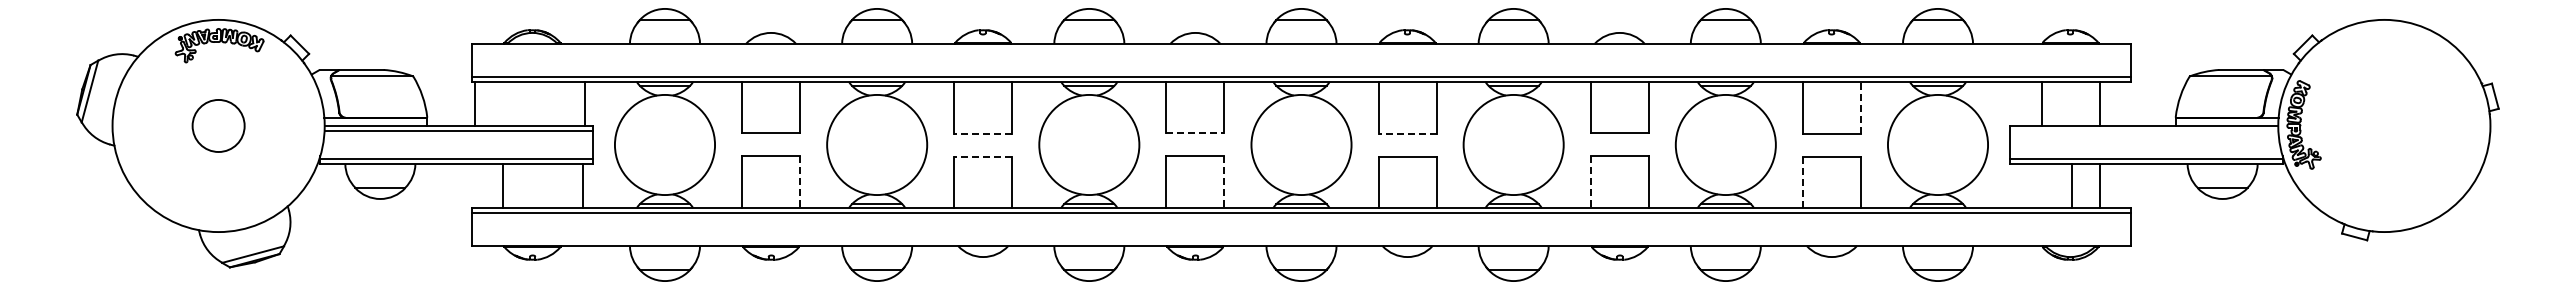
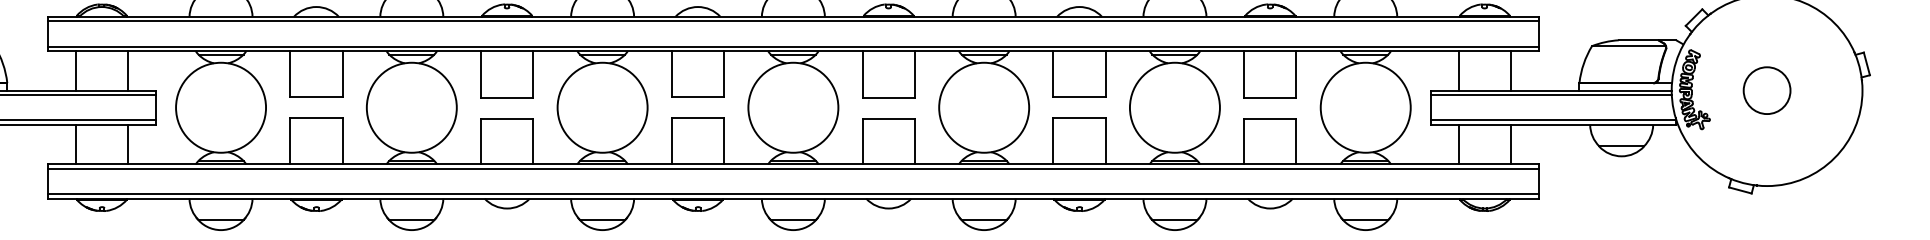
line: (1301, 48) -> (793, 21), added
line: (475, 103) -> (75, 70), moved
line: (584, 103) -> (127, 70), moved
line: (1860, 107) -> (1296, 74), dashed -> solid
circle: (2384, 125) -> (1767, 90), added
line: (2144, 130) -> (1551, 94), added
line: (982, 133) -> (506, 97), dashed -> solid
line: (1195, 133) -> (698, 97), dashed -> solid
line: (1407, 133) -> (888, 97), dashed -> solid
line: (982, 156) -> (506, 118), dashed -> solid
line: (800, 182) -> (342, 141), dashed -> solid
line: (1224, 182) -> (724, 141), dashed -> solid
line: (1590, 182) -> (1053, 141), dashed -> solid
line: (1802, 182) -> (1243, 141), dashed -> solid
line: (582, 186) -> (127, 145), moved
line: (2071, 186) -> (1458, 145), moved
line: (1301, 241) -> (793, 194), added

